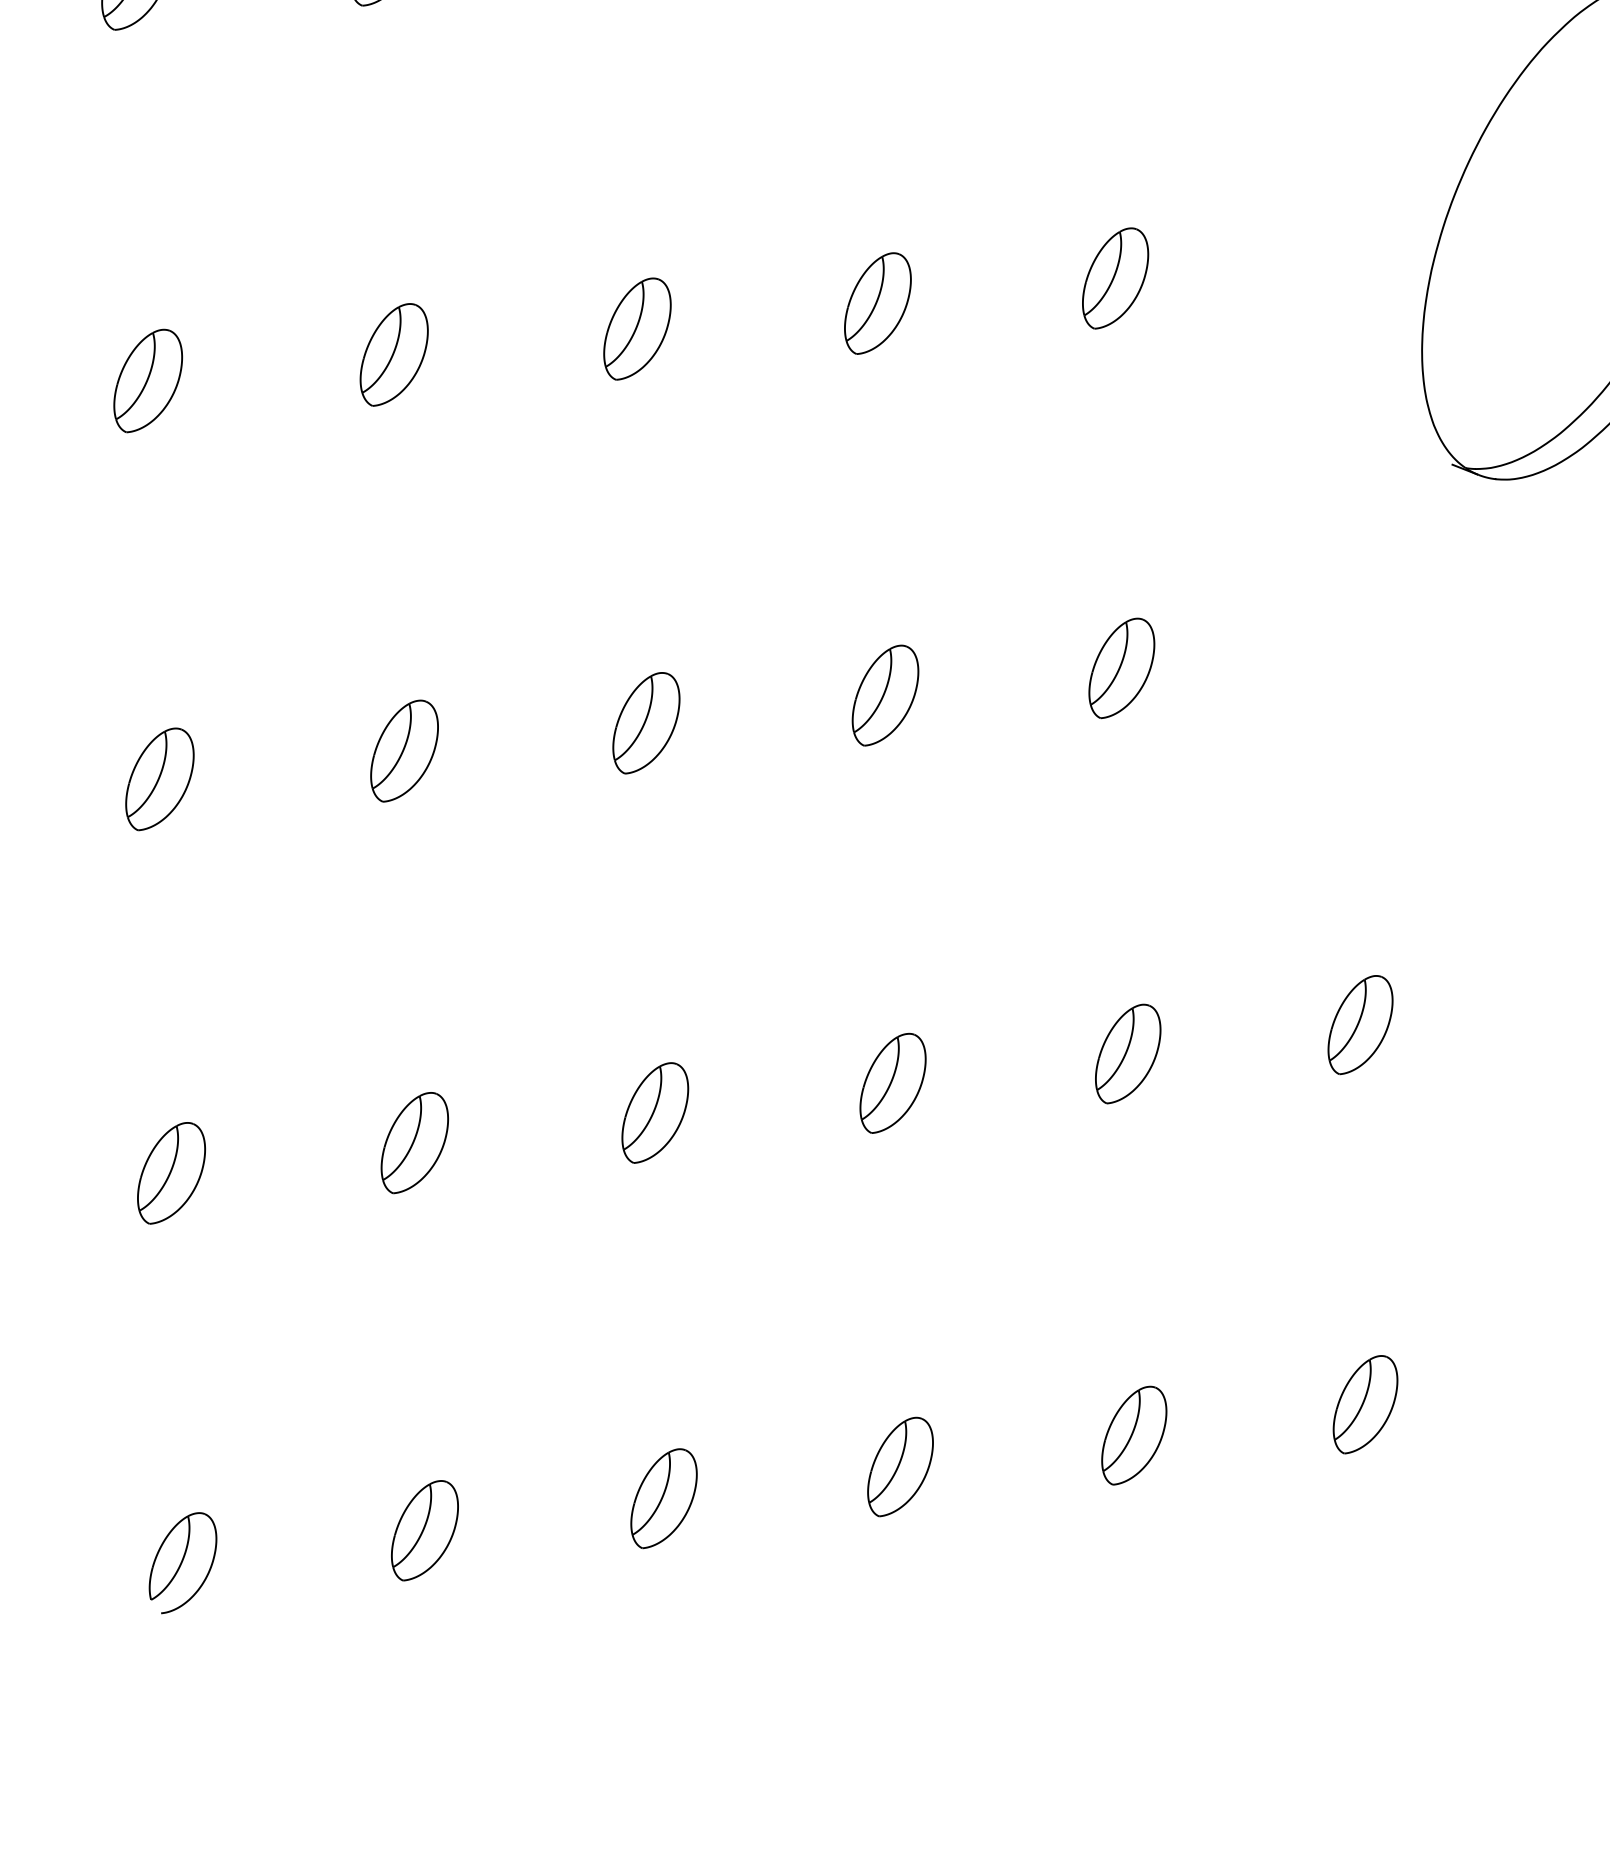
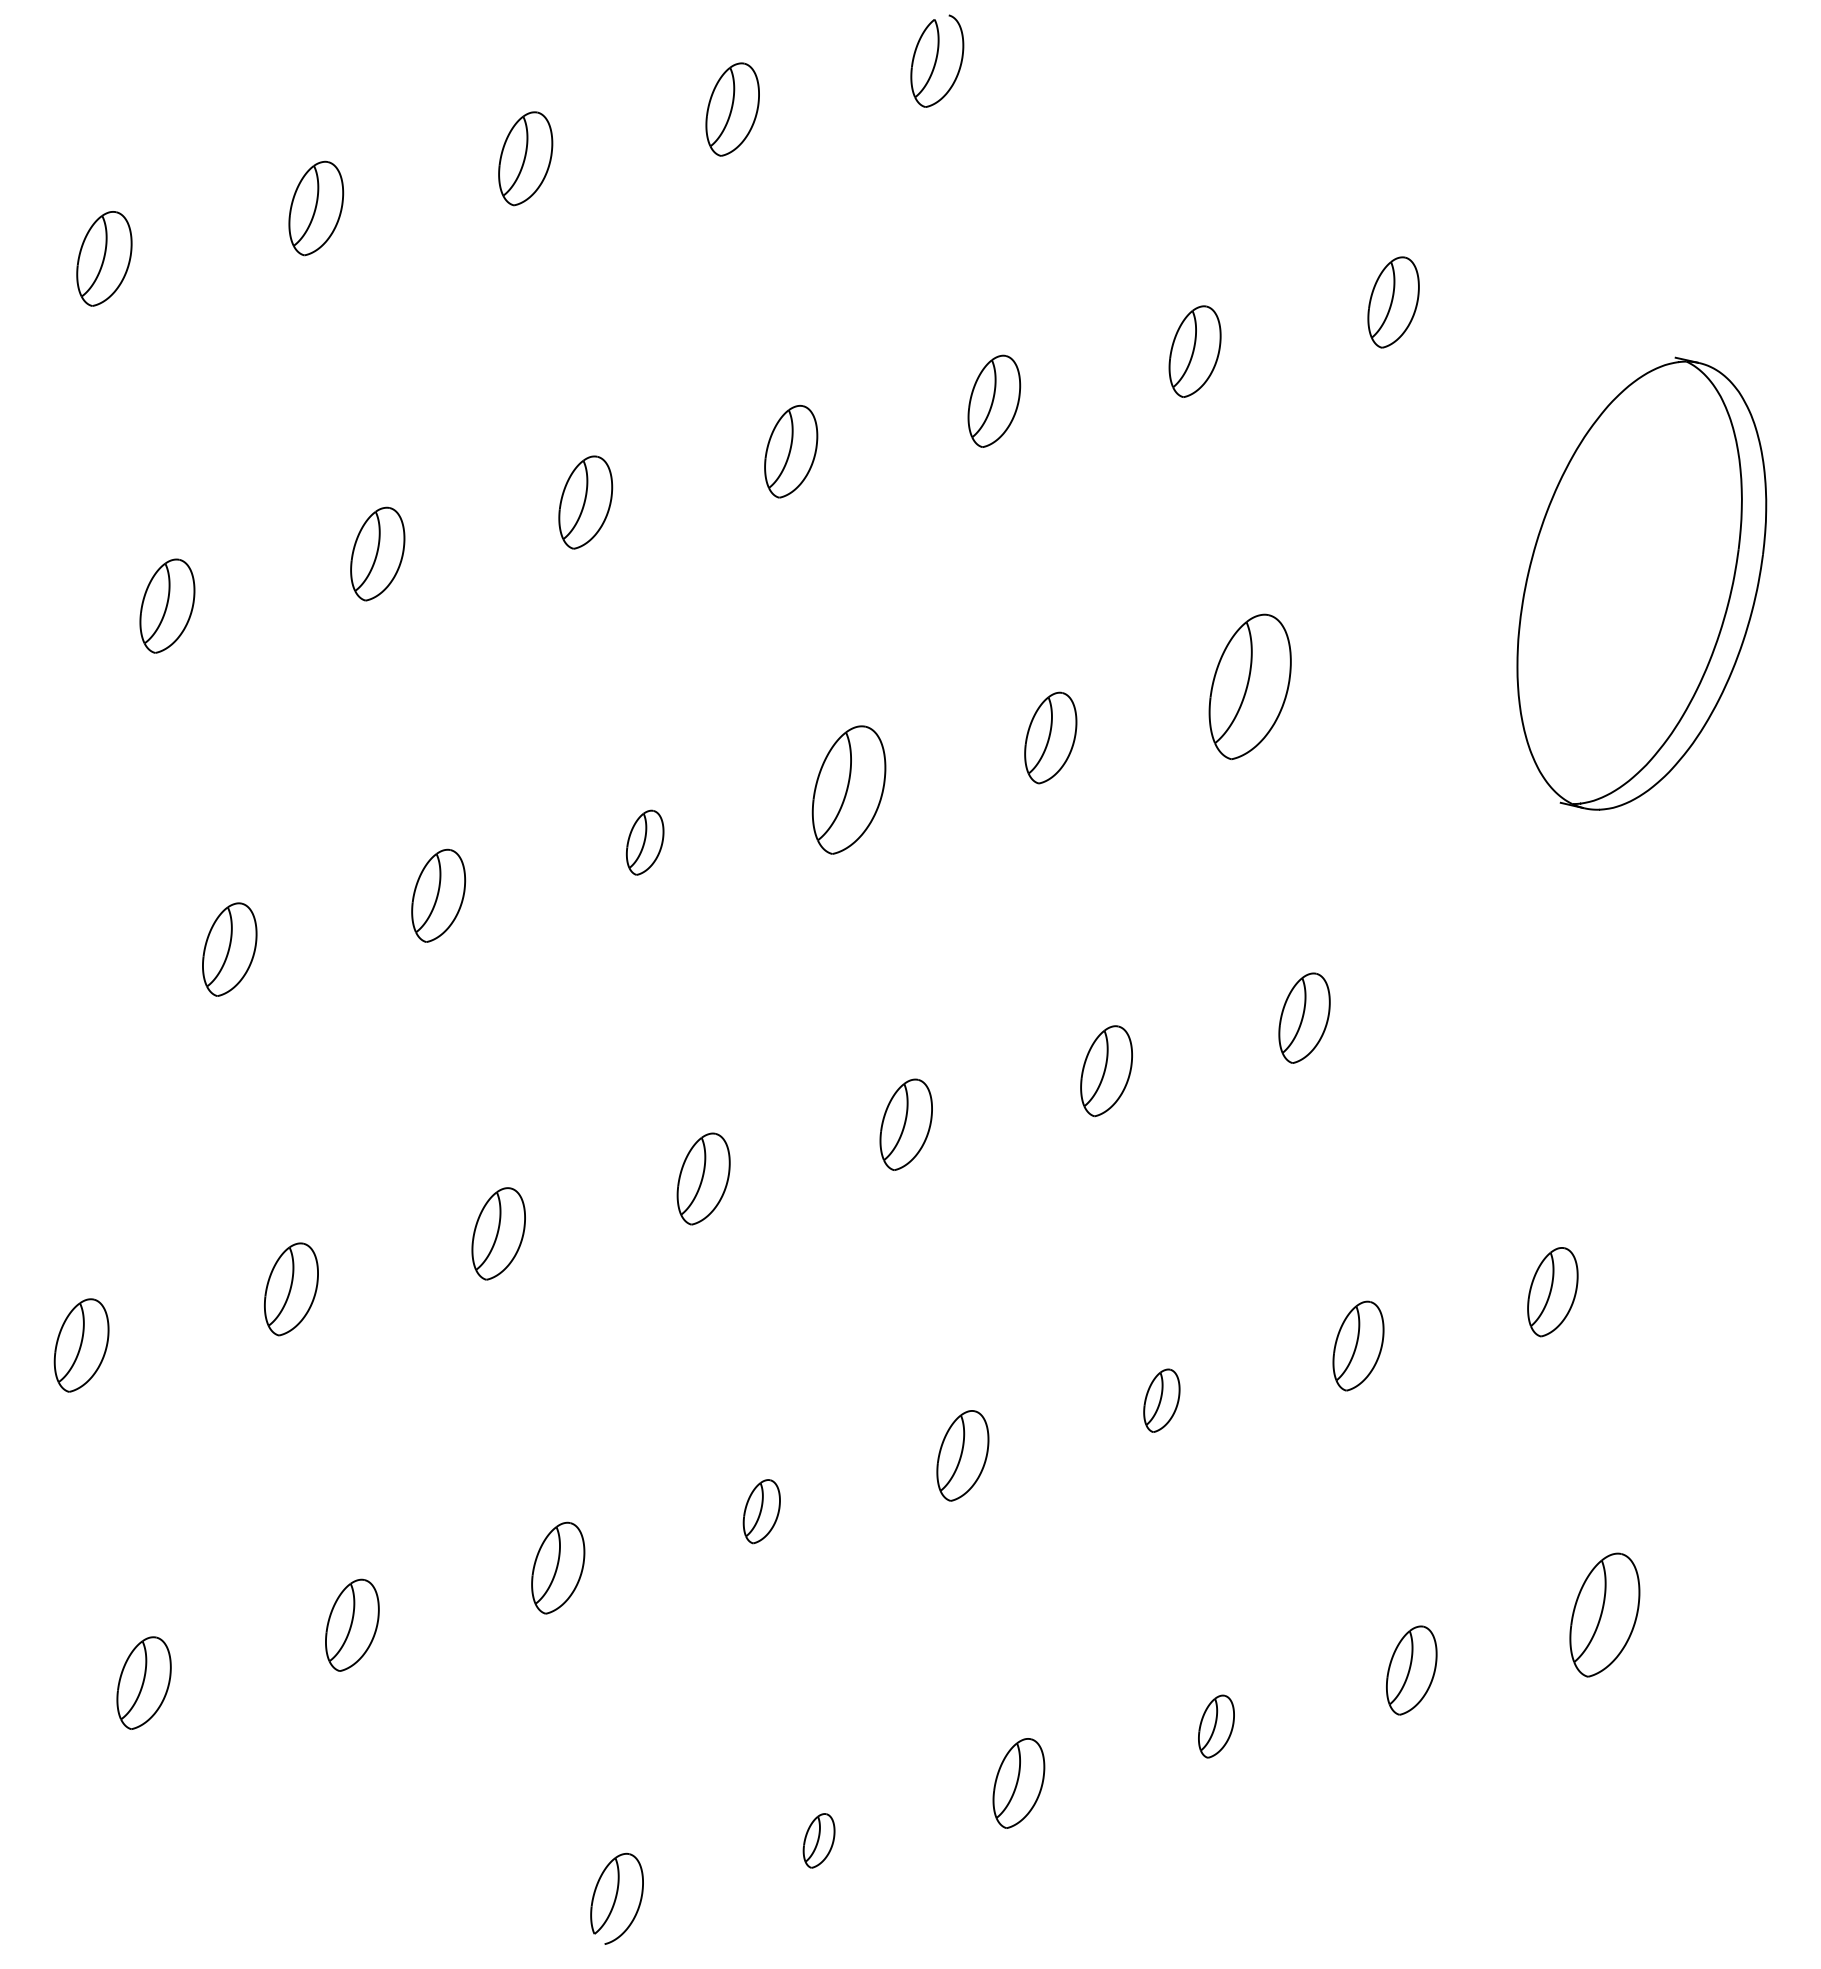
part: (1114, 278) -> (1249, 686), size x1.6
part: (636, 328) -> (848, 789), size x1.4
part: (394, 355) -> (645, 842), size x0.7
part: (892, 1083) -> (1161, 1400), size x0.7
part: (414, 1143) -> (761, 1511), size x0.7
part: (1365, 1404) -> (1604, 1614), size x1.4
part: (900, 1467) -> (1216, 1726), size x0.7
part: (424, 1530) -> (818, 1840), size x0.6

